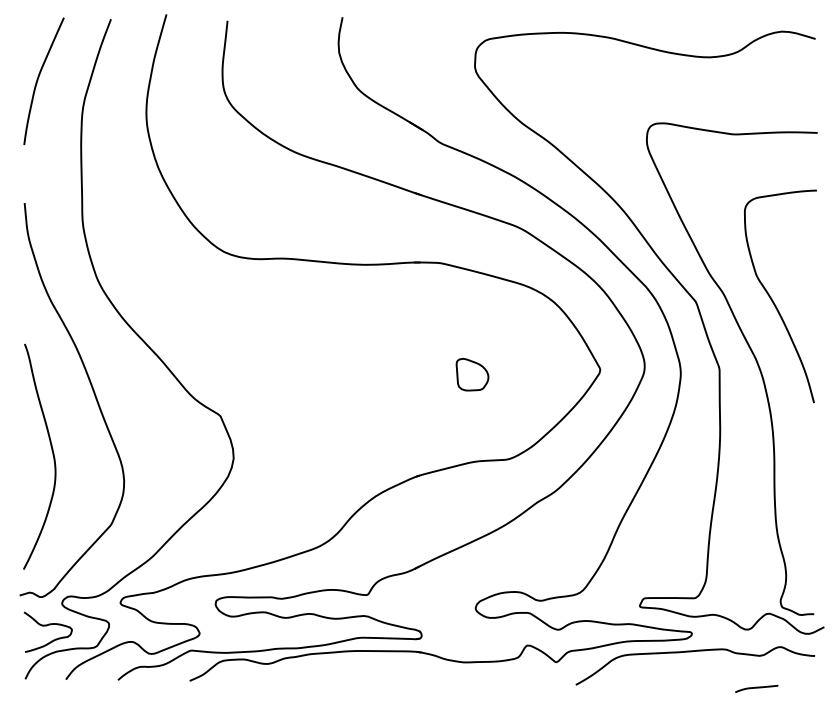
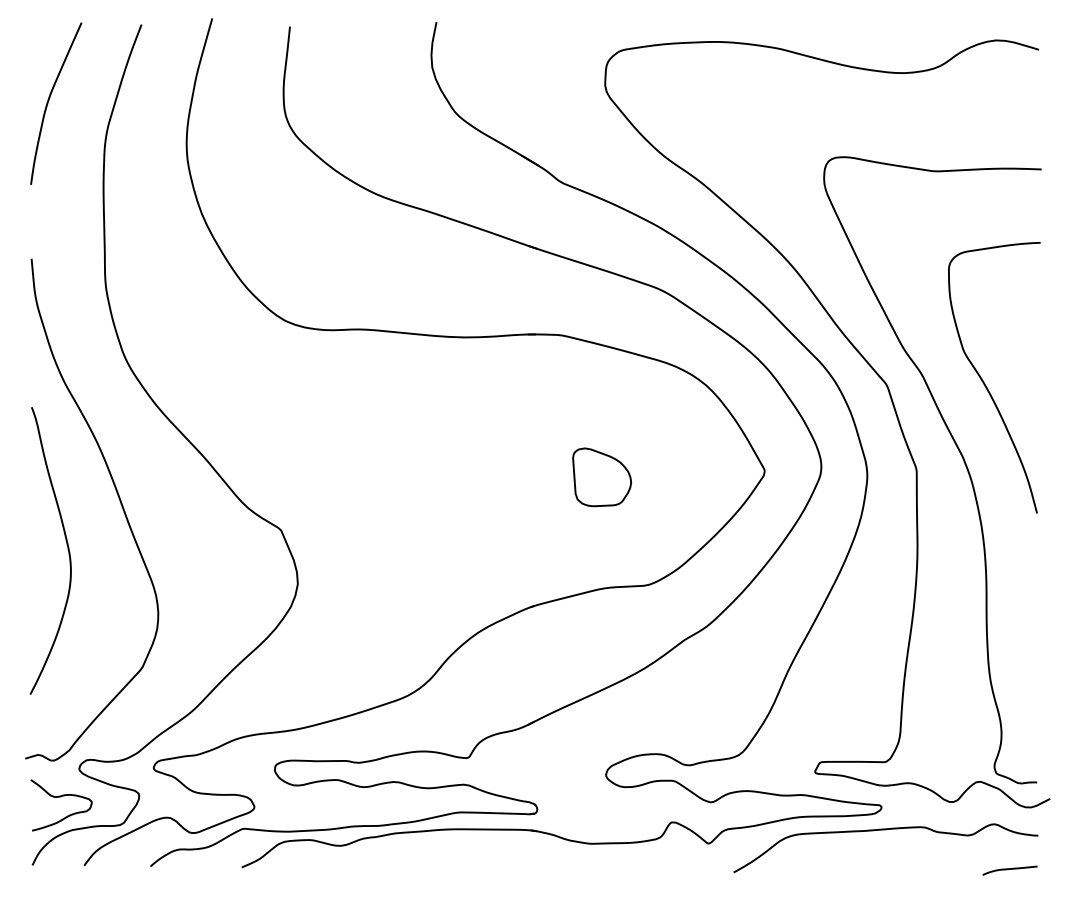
part: (472, 374) -> (601, 477), size x1.43
curve: (52, 452) -> (66, 545), moved
curve: (756, 688) -> (1009, 869), moved

